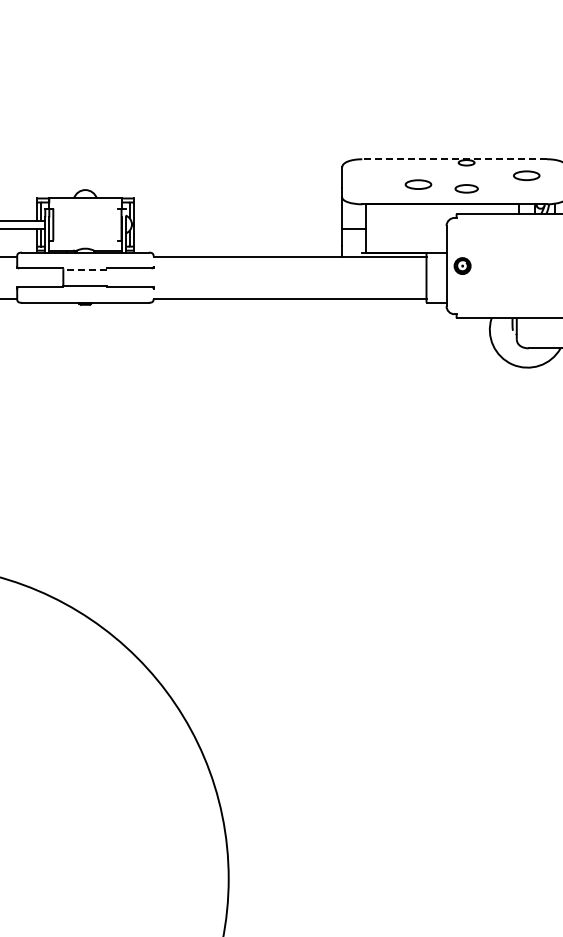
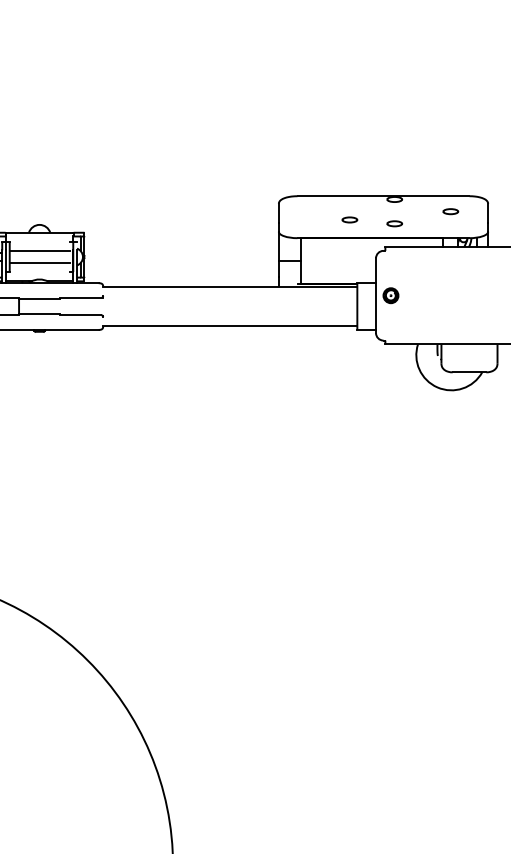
line: (454, 159) -> (383, 196), dashed -> solid
circle: (526, 175) -> (450, 211), size x0.62
circle: (418, 184) -> (349, 219), size x0.62
circle: (466, 188) -> (394, 223), size x0.71
line: (85, 218) -> (39, 251), added
line: (85, 230) -> (39, 262), added
line: (84, 269) -> (38, 298), dashed -> solid

